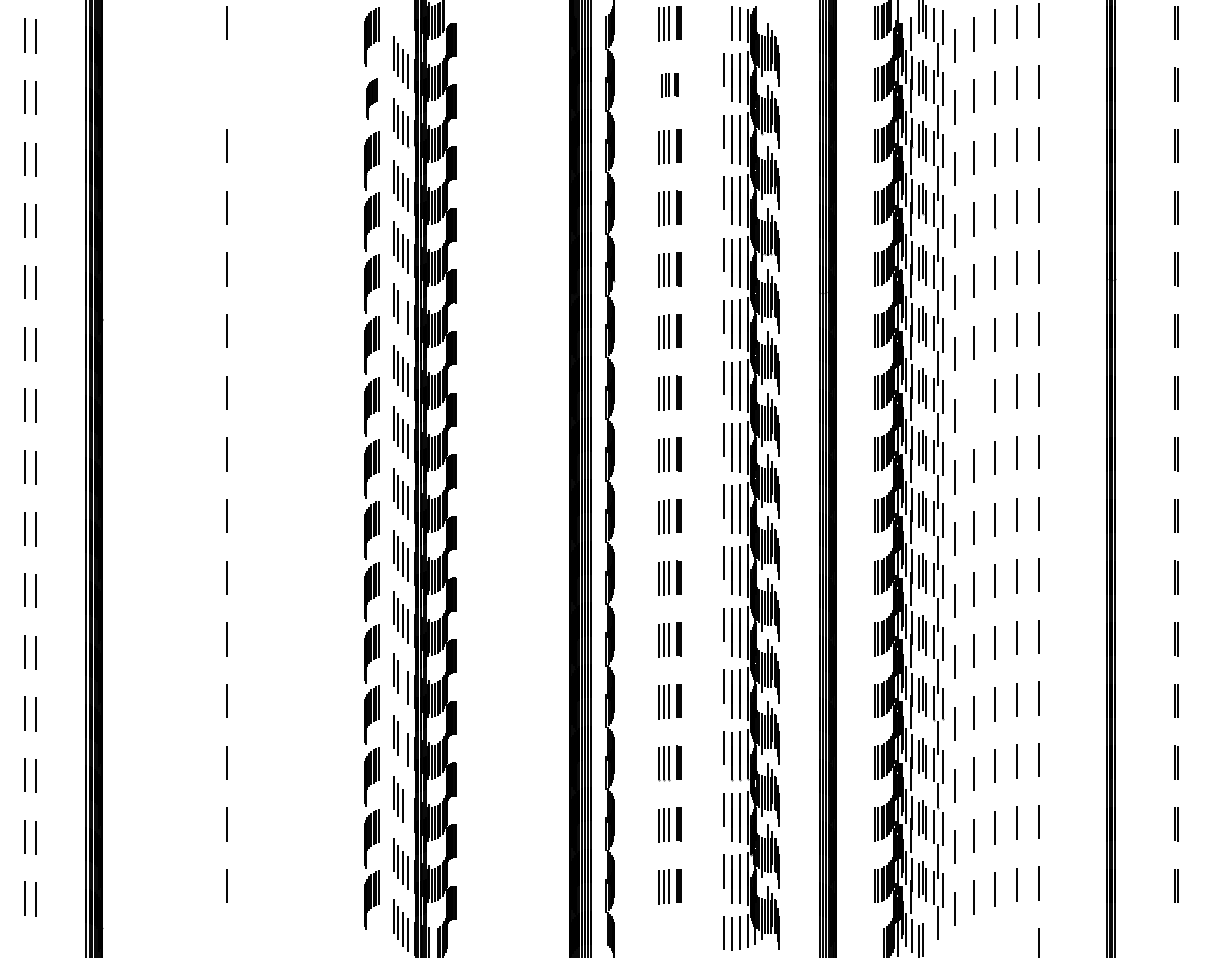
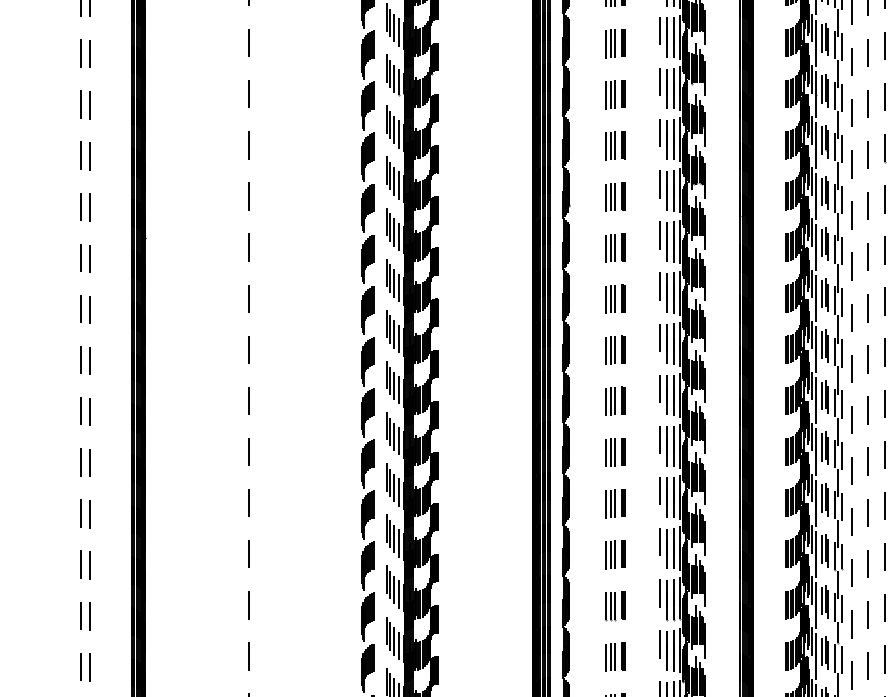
line: (227, 84) -> (248, 43), added
part: (669, 84) -> (615, 43), size x1.43
part: (371, 98) -> (367, 54), size x1.43
line: (402, 312) -> (393, 232), added
line: (974, 404) -> (867, 308), added
line: (402, 682) -> (393, 538), added
line: (402, 744) -> (393, 590), added
line: (408, 811) -> (398, 645), added

